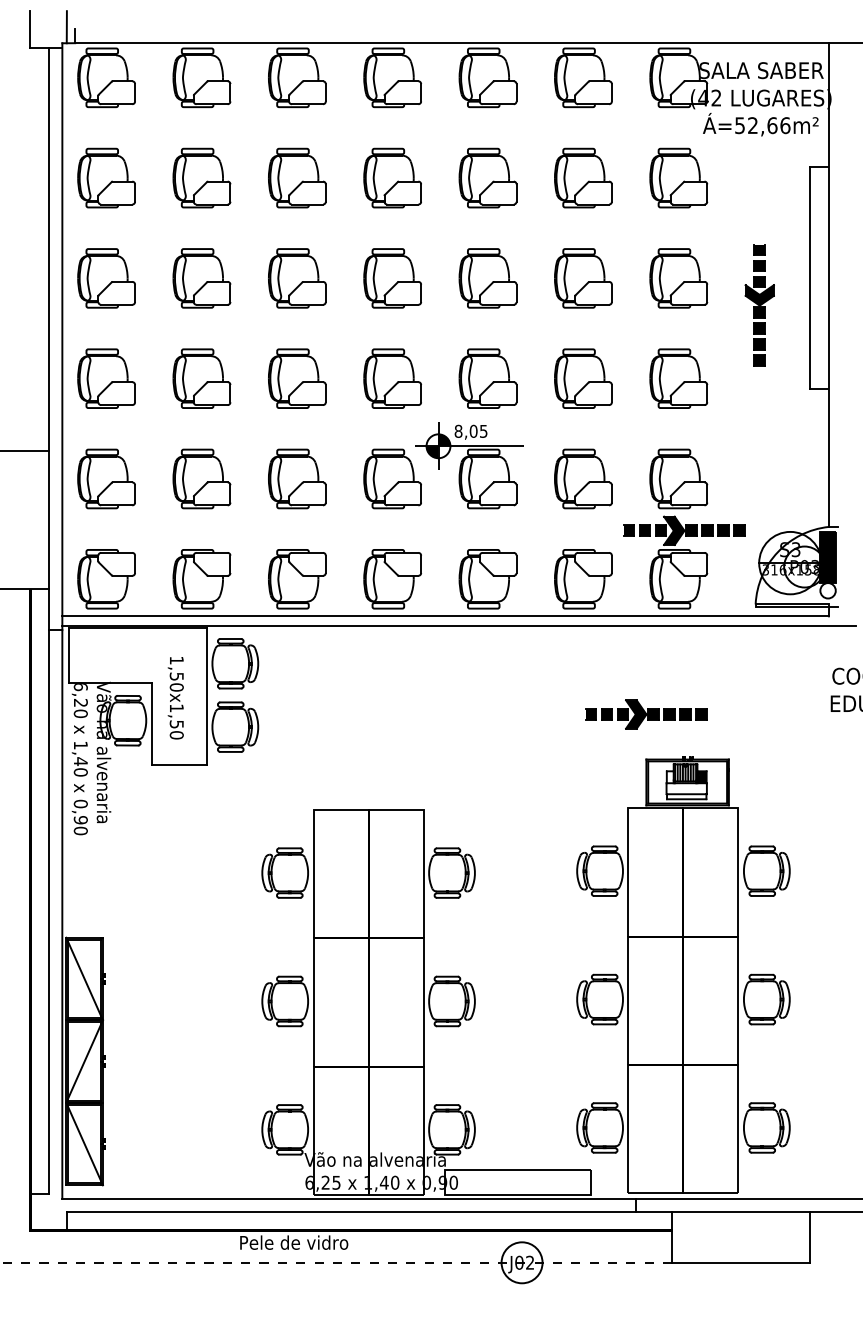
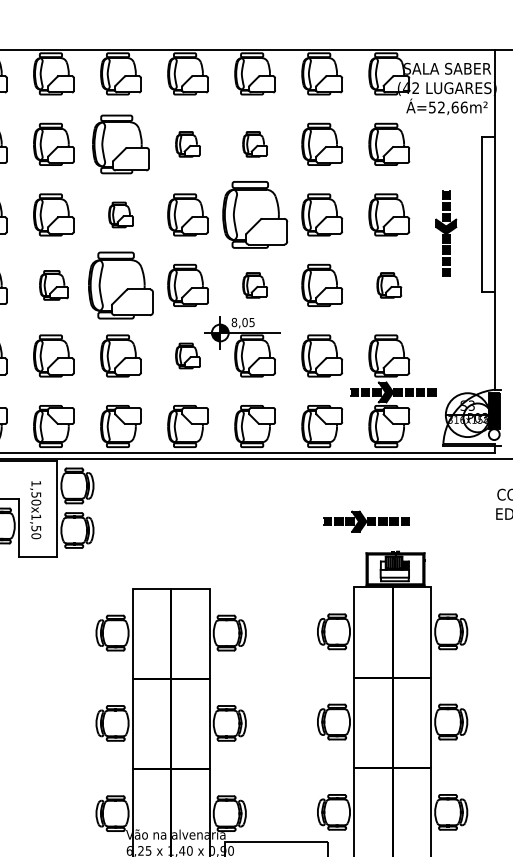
part: (297, 177) -> (121, 143), size x1.4
part: (392, 177) -> (187, 143), size x0.6
part: (487, 177) -> (254, 143), size x0.6
part: (297, 278) -> (121, 215), size x0.6
part: (487, 278) -> (254, 215), size x1.6
part: (201, 378) -> (53, 285), size x0.7
part: (297, 378) -> (121, 285), size x1.6
part: (487, 378) -> (254, 285), size x0.6
part: (678, 378) -> (389, 285), size x0.6
part: (392, 478) -> (187, 355), size x0.6

